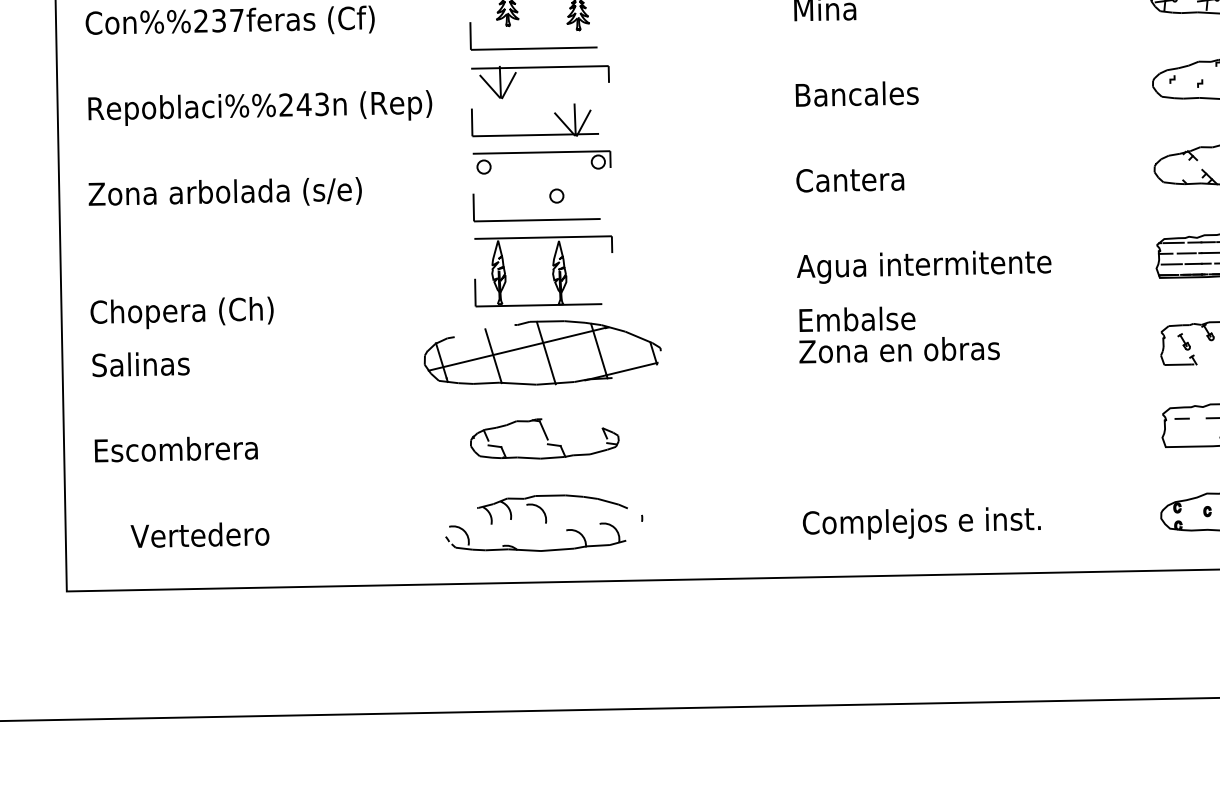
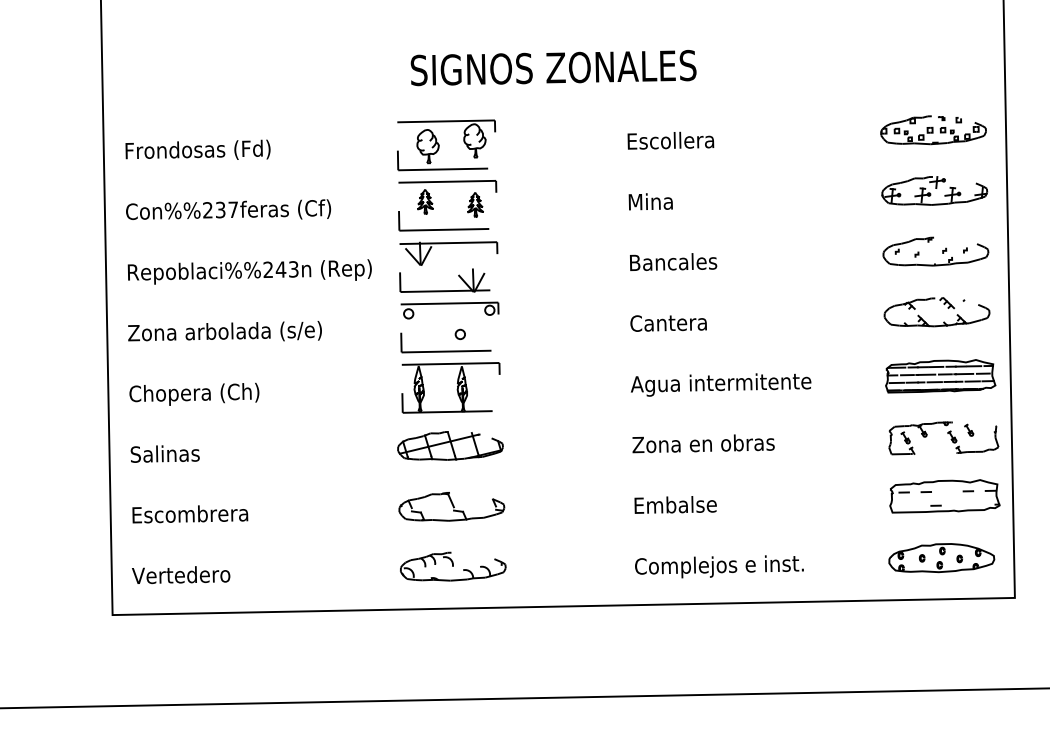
text: (182, 311) -> (194, 393), moved
text: (857, 318) -> (675, 504), moved
part: (542, 352) -> (450, 445), size x0.62
part: (547, 523) -> (453, 566), size x0.71
text: (200, 534) -> (181, 574), moved

